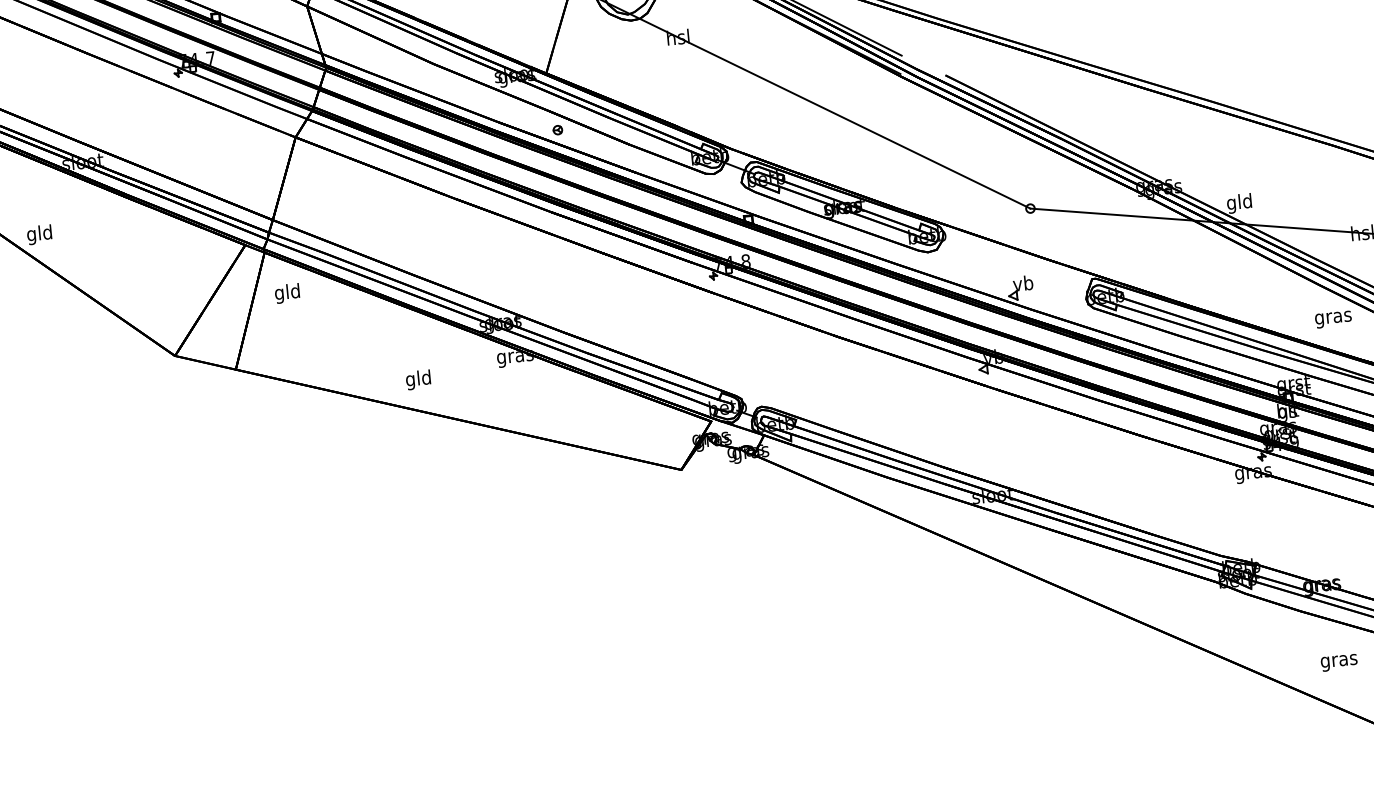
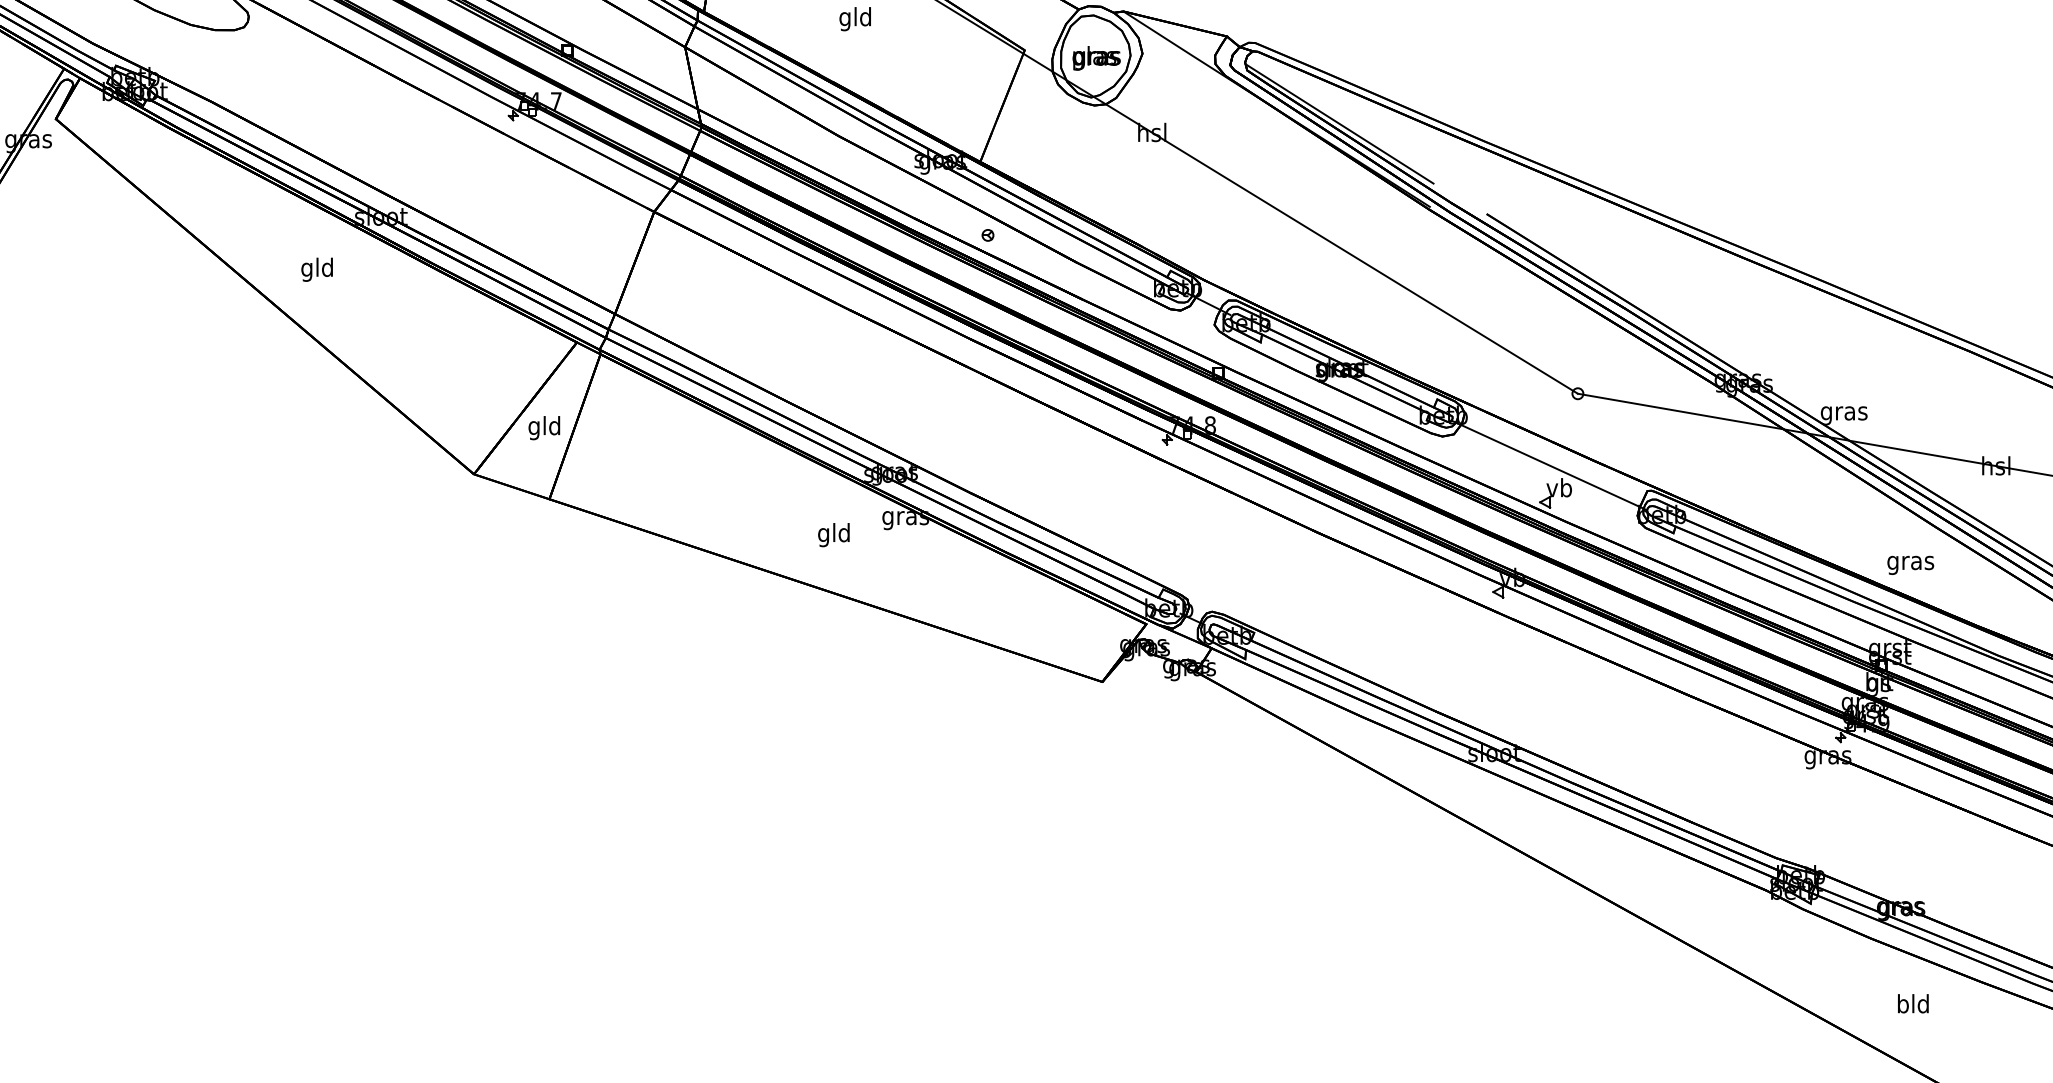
text: (1239, 203) -> (1843, 413), gld -> gras
text: (39, 234) -> (316, 269), moved
line: (1012, 266) -> (1548, 465), added
text: (287, 293) -> (544, 428), moved
text: (1333, 318) -> (1910, 564), moved
text: (418, 380) -> (833, 535), moved
text: (1339, 661) -> (1913, 1006), gras -> bld

